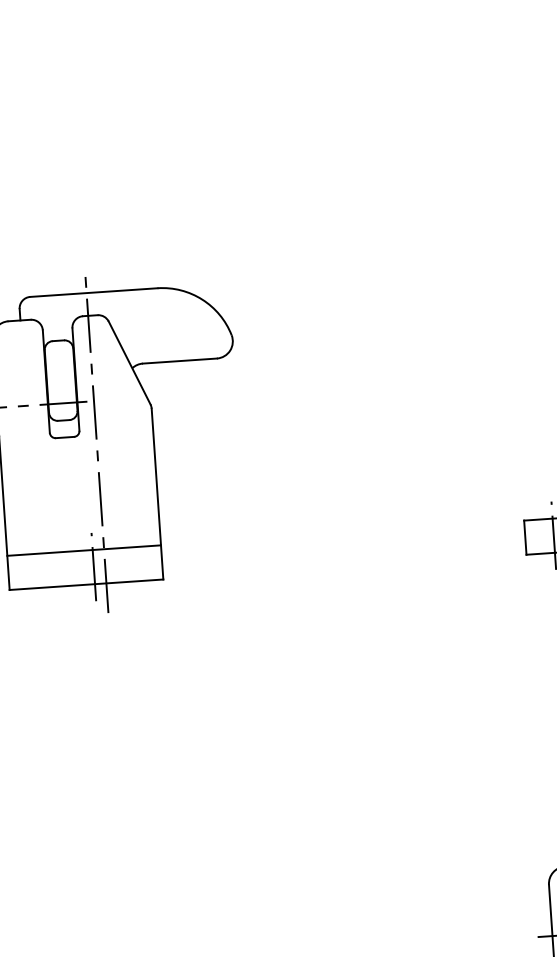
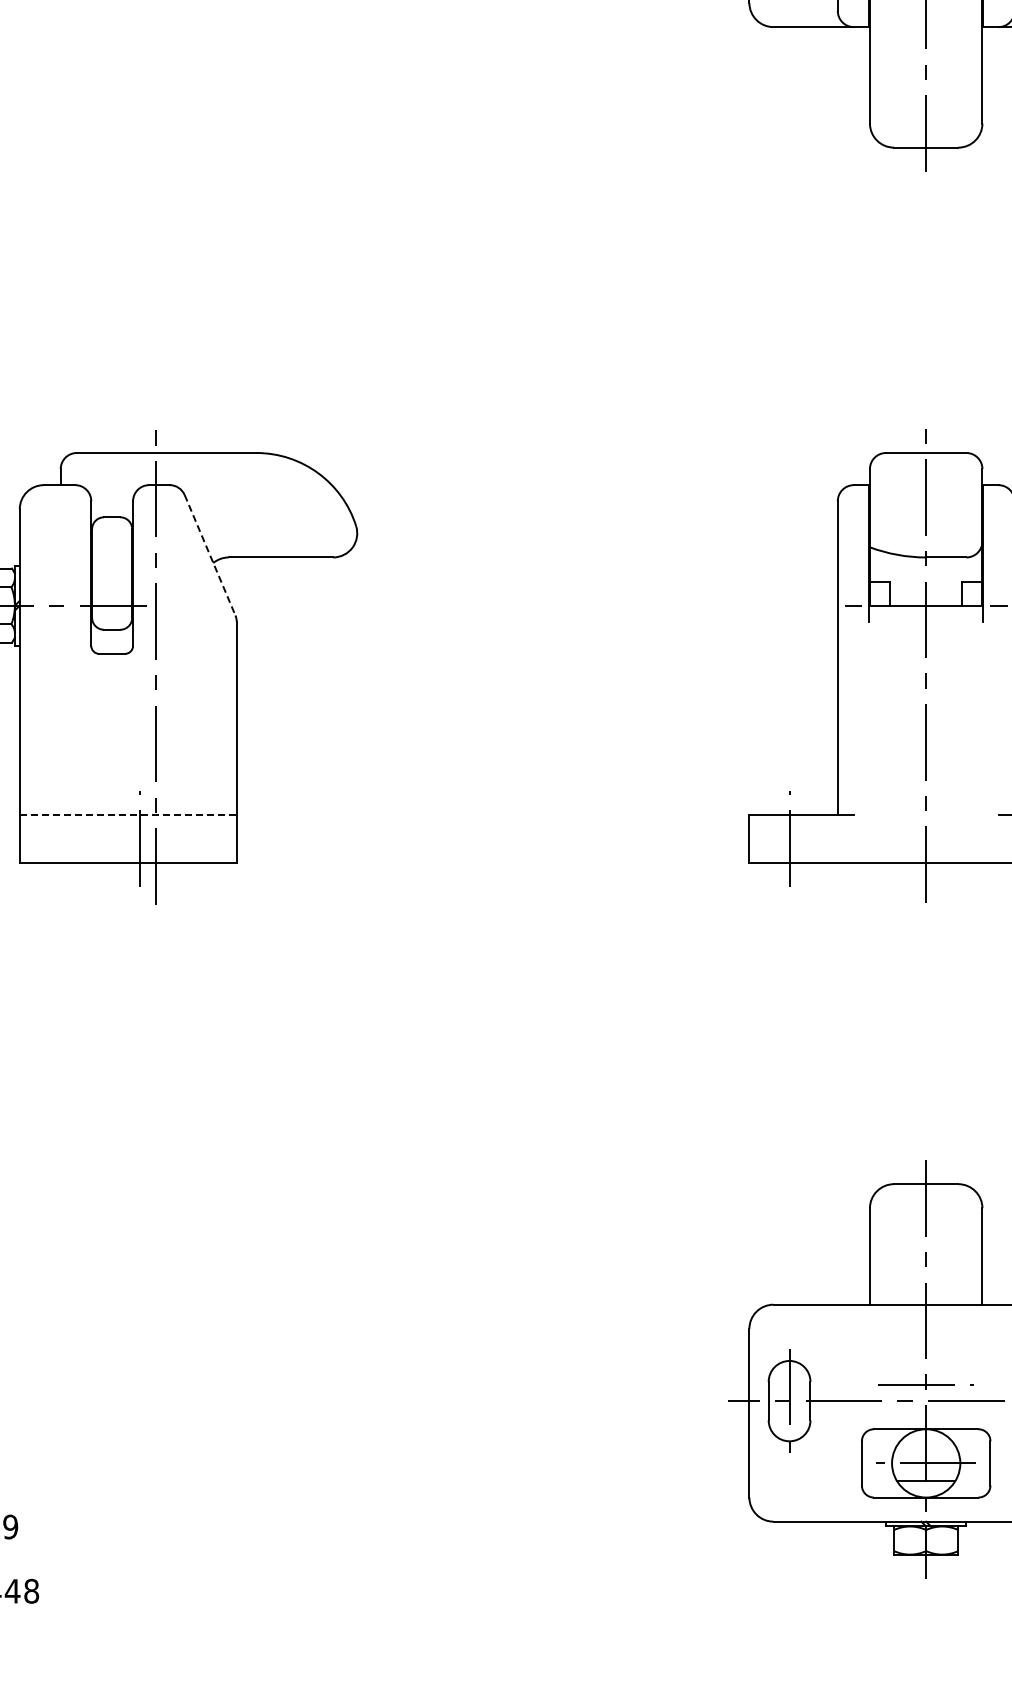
line: (129, 363) -> (210, 555), solid -> dashed
line: (84, 550) -> (128, 814), solid -> dashed

